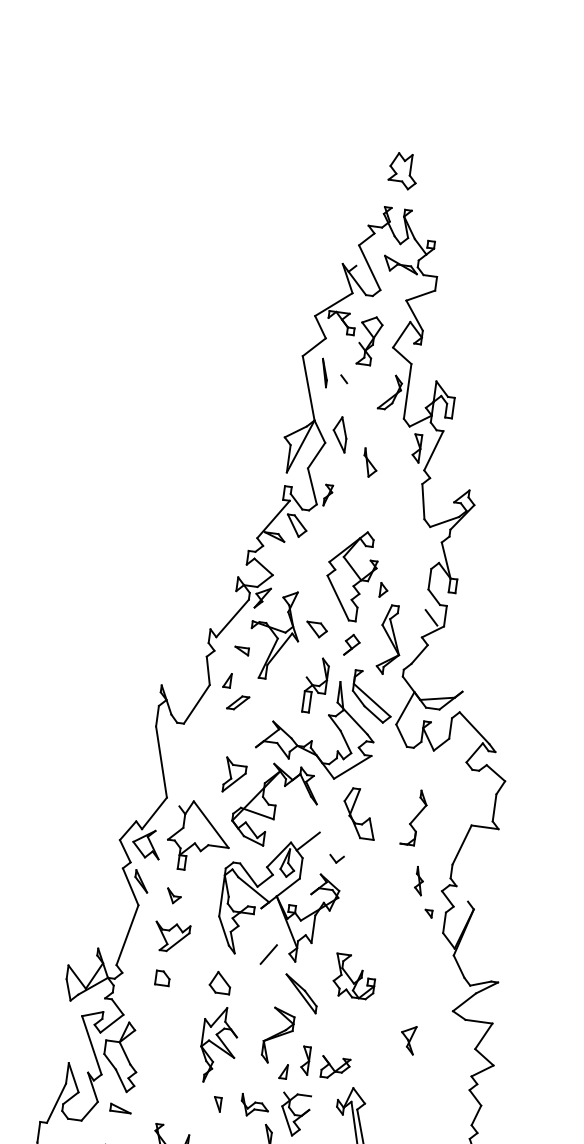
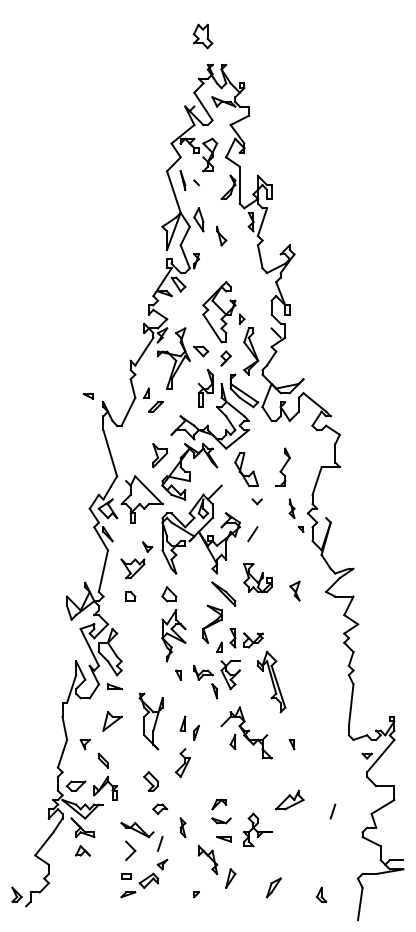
part: (402, 171) -> (202, 36), moved
part: (240, 651) -> (87, 396), moved
part: (335, 858) -> (256, 501), moved
part: (173, 895) -> (147, 546), moved
line: (268, 954) -> (252, 534), moved
part: (407, 1038) -> (294, 590), moved

